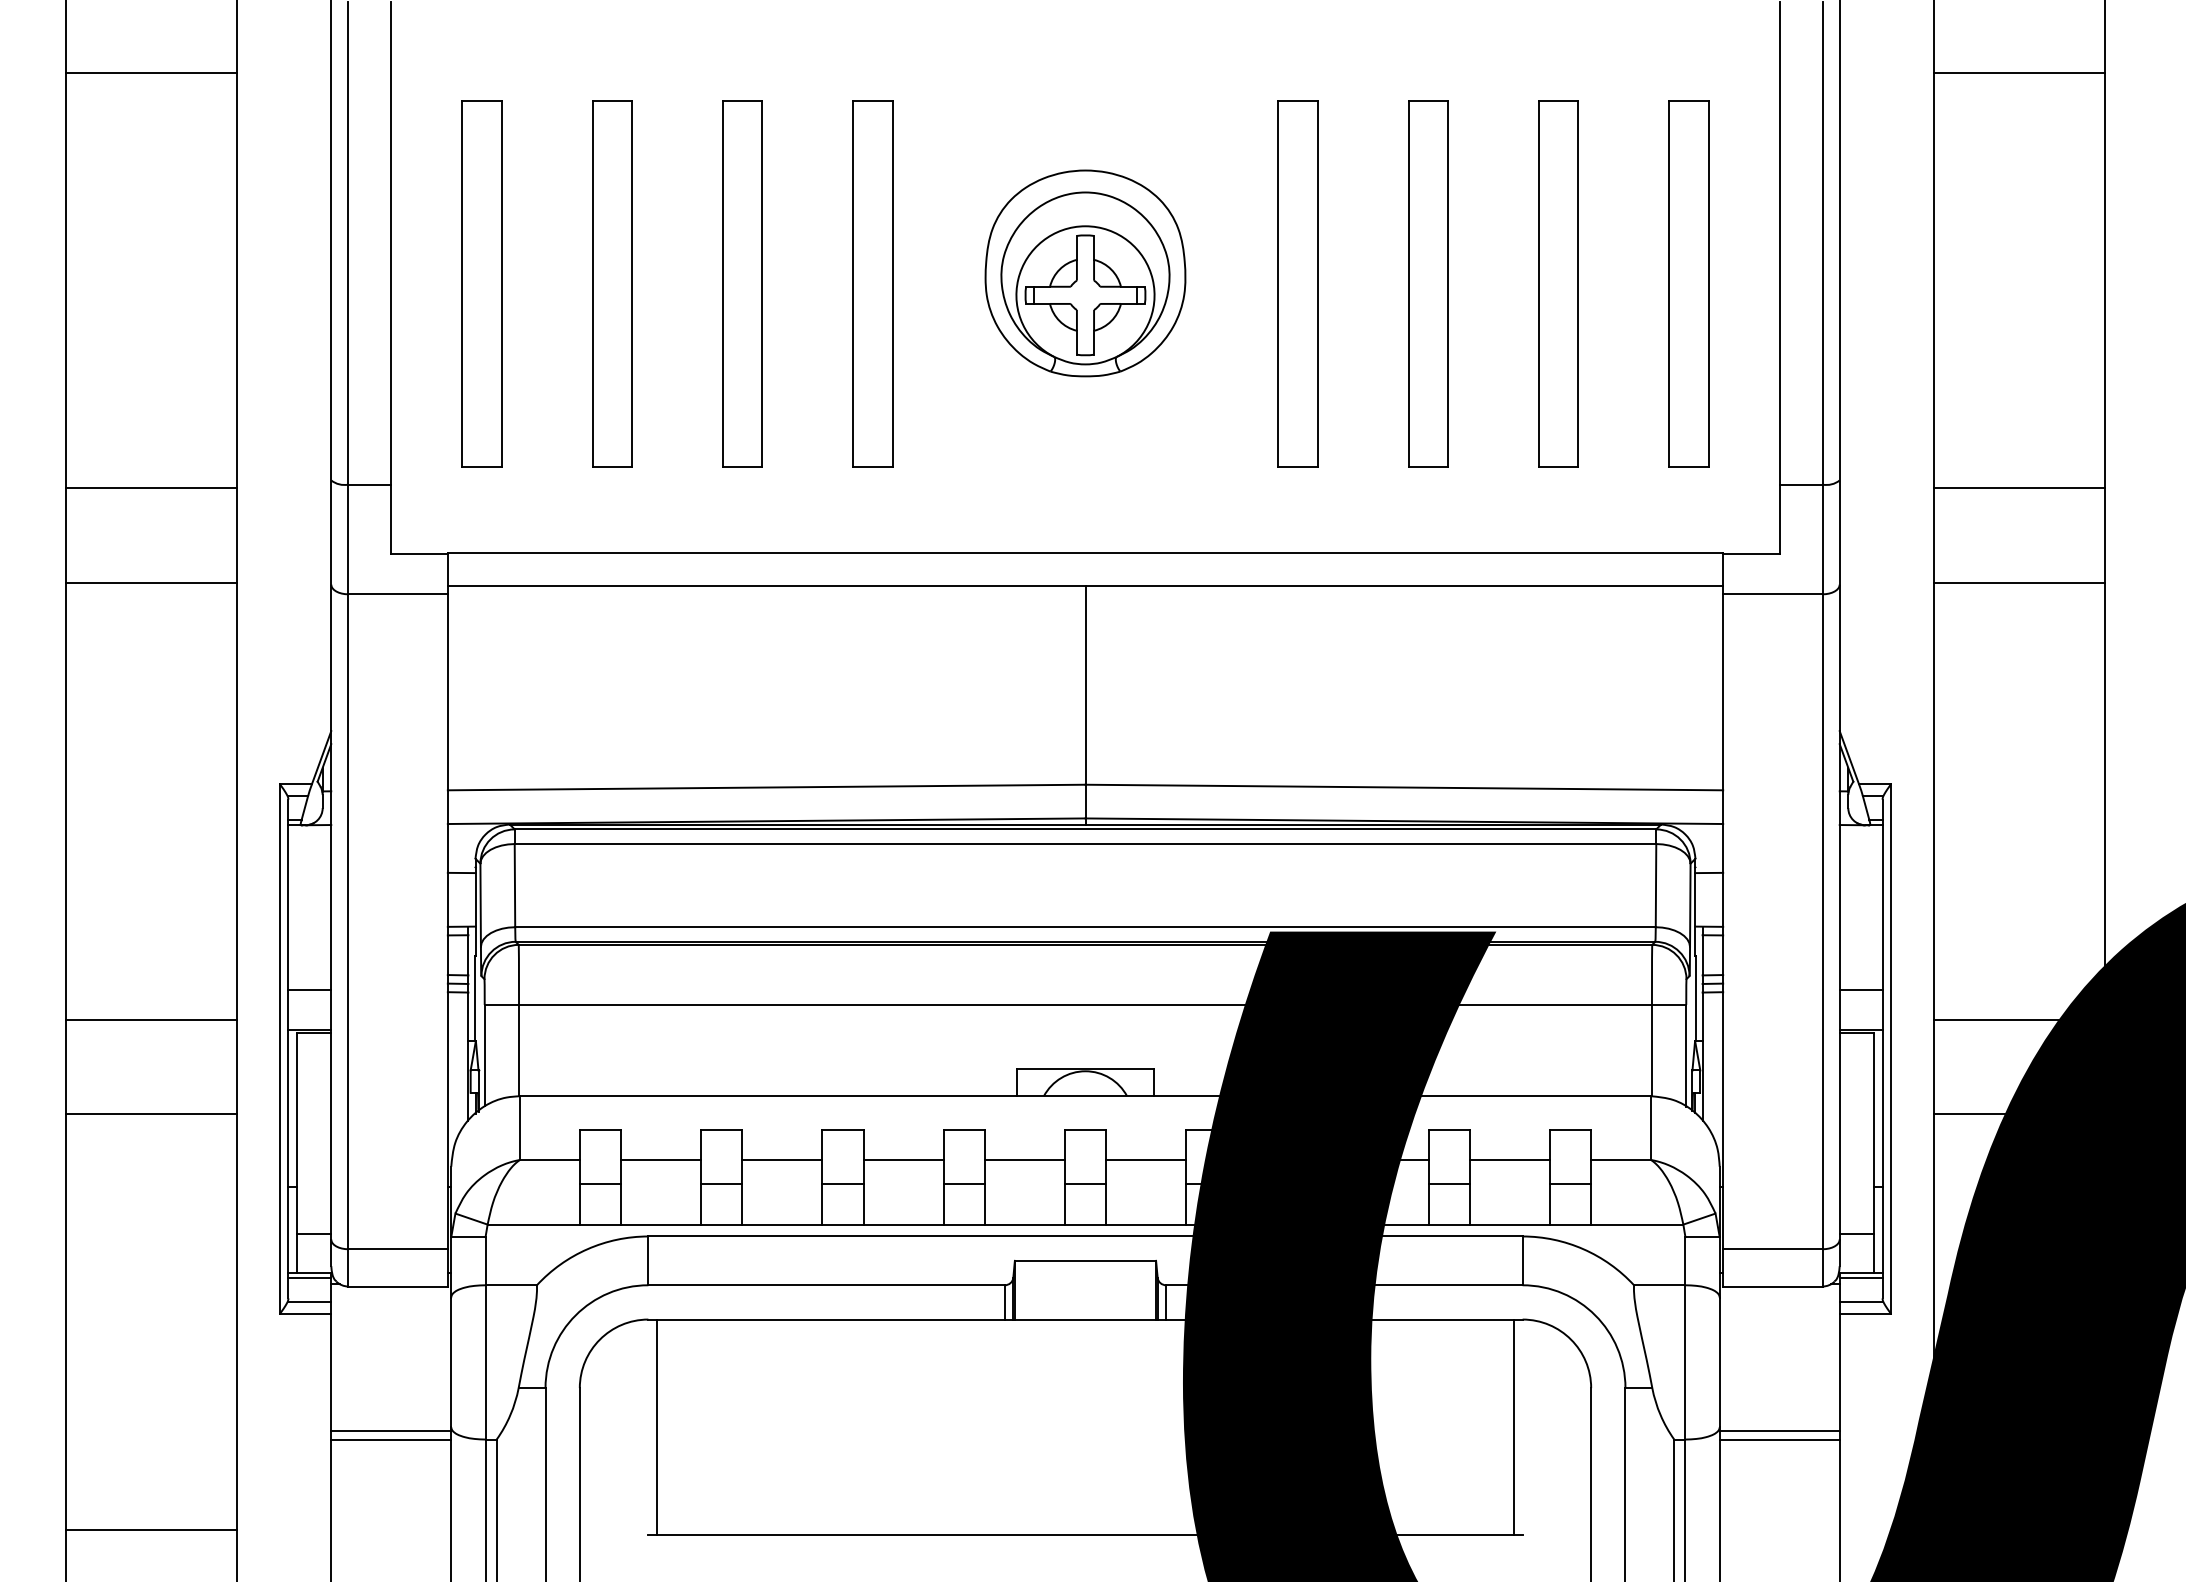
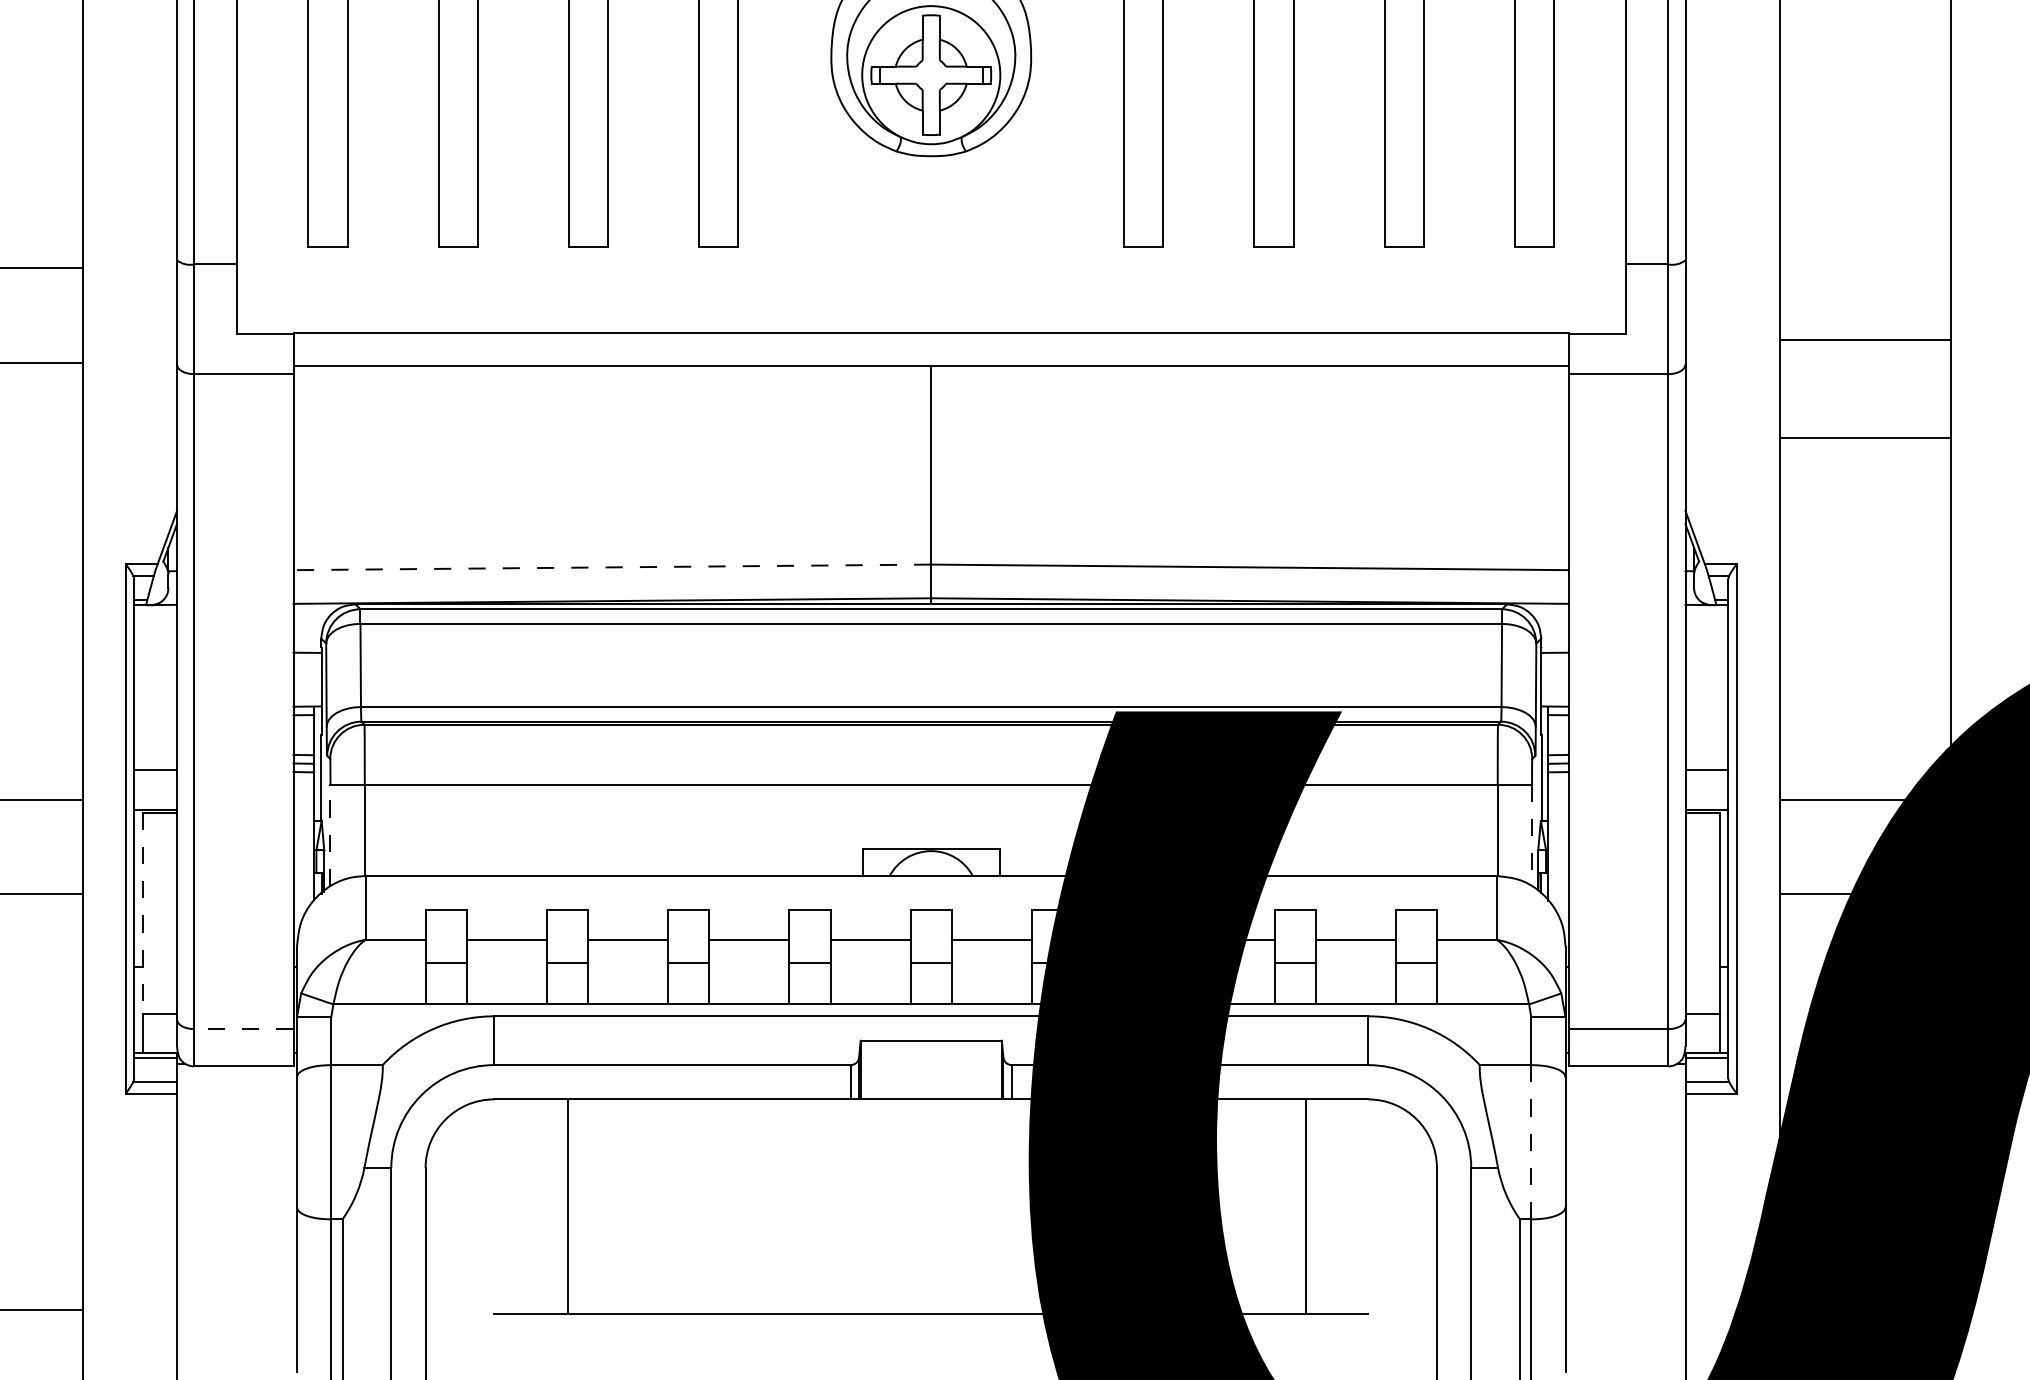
line: (2019, 488) -> (1865, 340), moved
line: (2019, 582) -> (1865, 437), moved
line: (766, 787) -> (612, 567), solid -> dashed
line: (484, 1055) -> (330, 835), solid -> dashed
line: (1686, 1056) -> (1532, 836), solid -> dashed
line: (296, 1133) -> (142, 913), solid -> dashed
line: (398, 1249) -> (244, 1029), solid -> dashed
line: (1685, 1361) -> (1531, 1141), solid -> dashed
line: (656, 1426) -> (567, 1206), moved
line: (1514, 1426) -> (1306, 1206), moved
line: (391, 1431) -> (237, 1211), removed
line: (1779, 1431) -> (1625, 1211), removed
line: (391, 1439) -> (237, 1219), removed
line: (1779, 1439) -> (1625, 1219), removed

